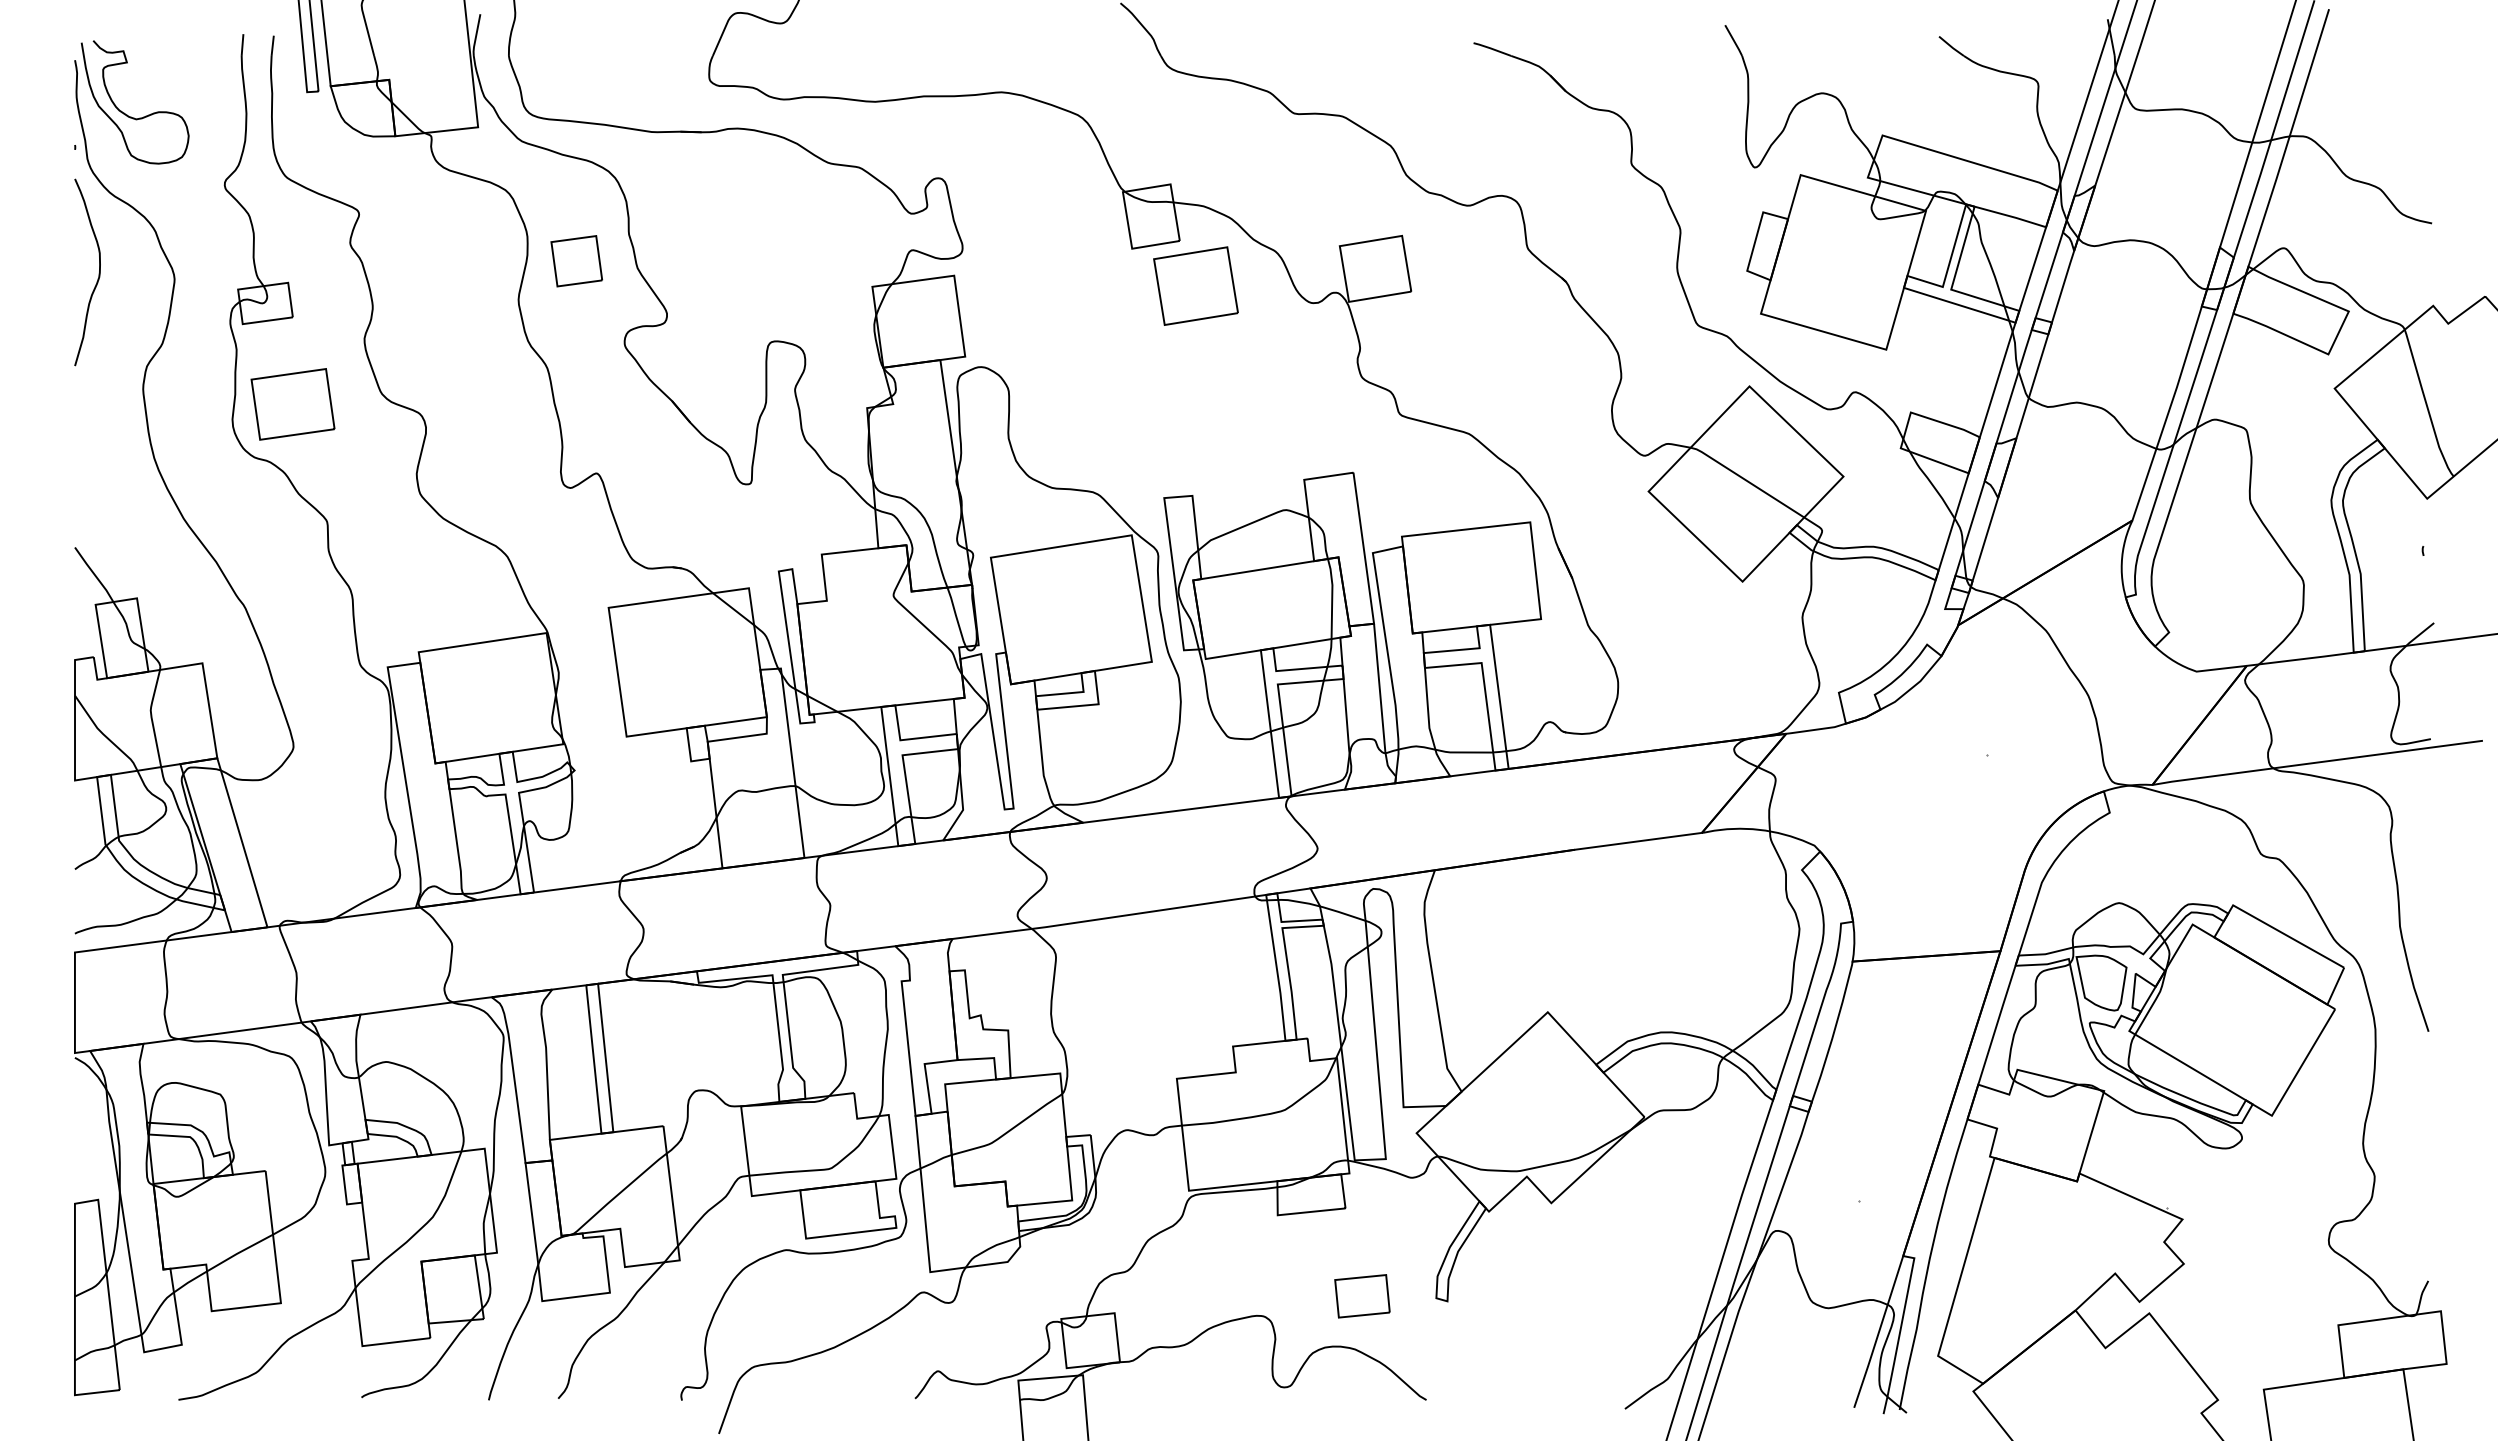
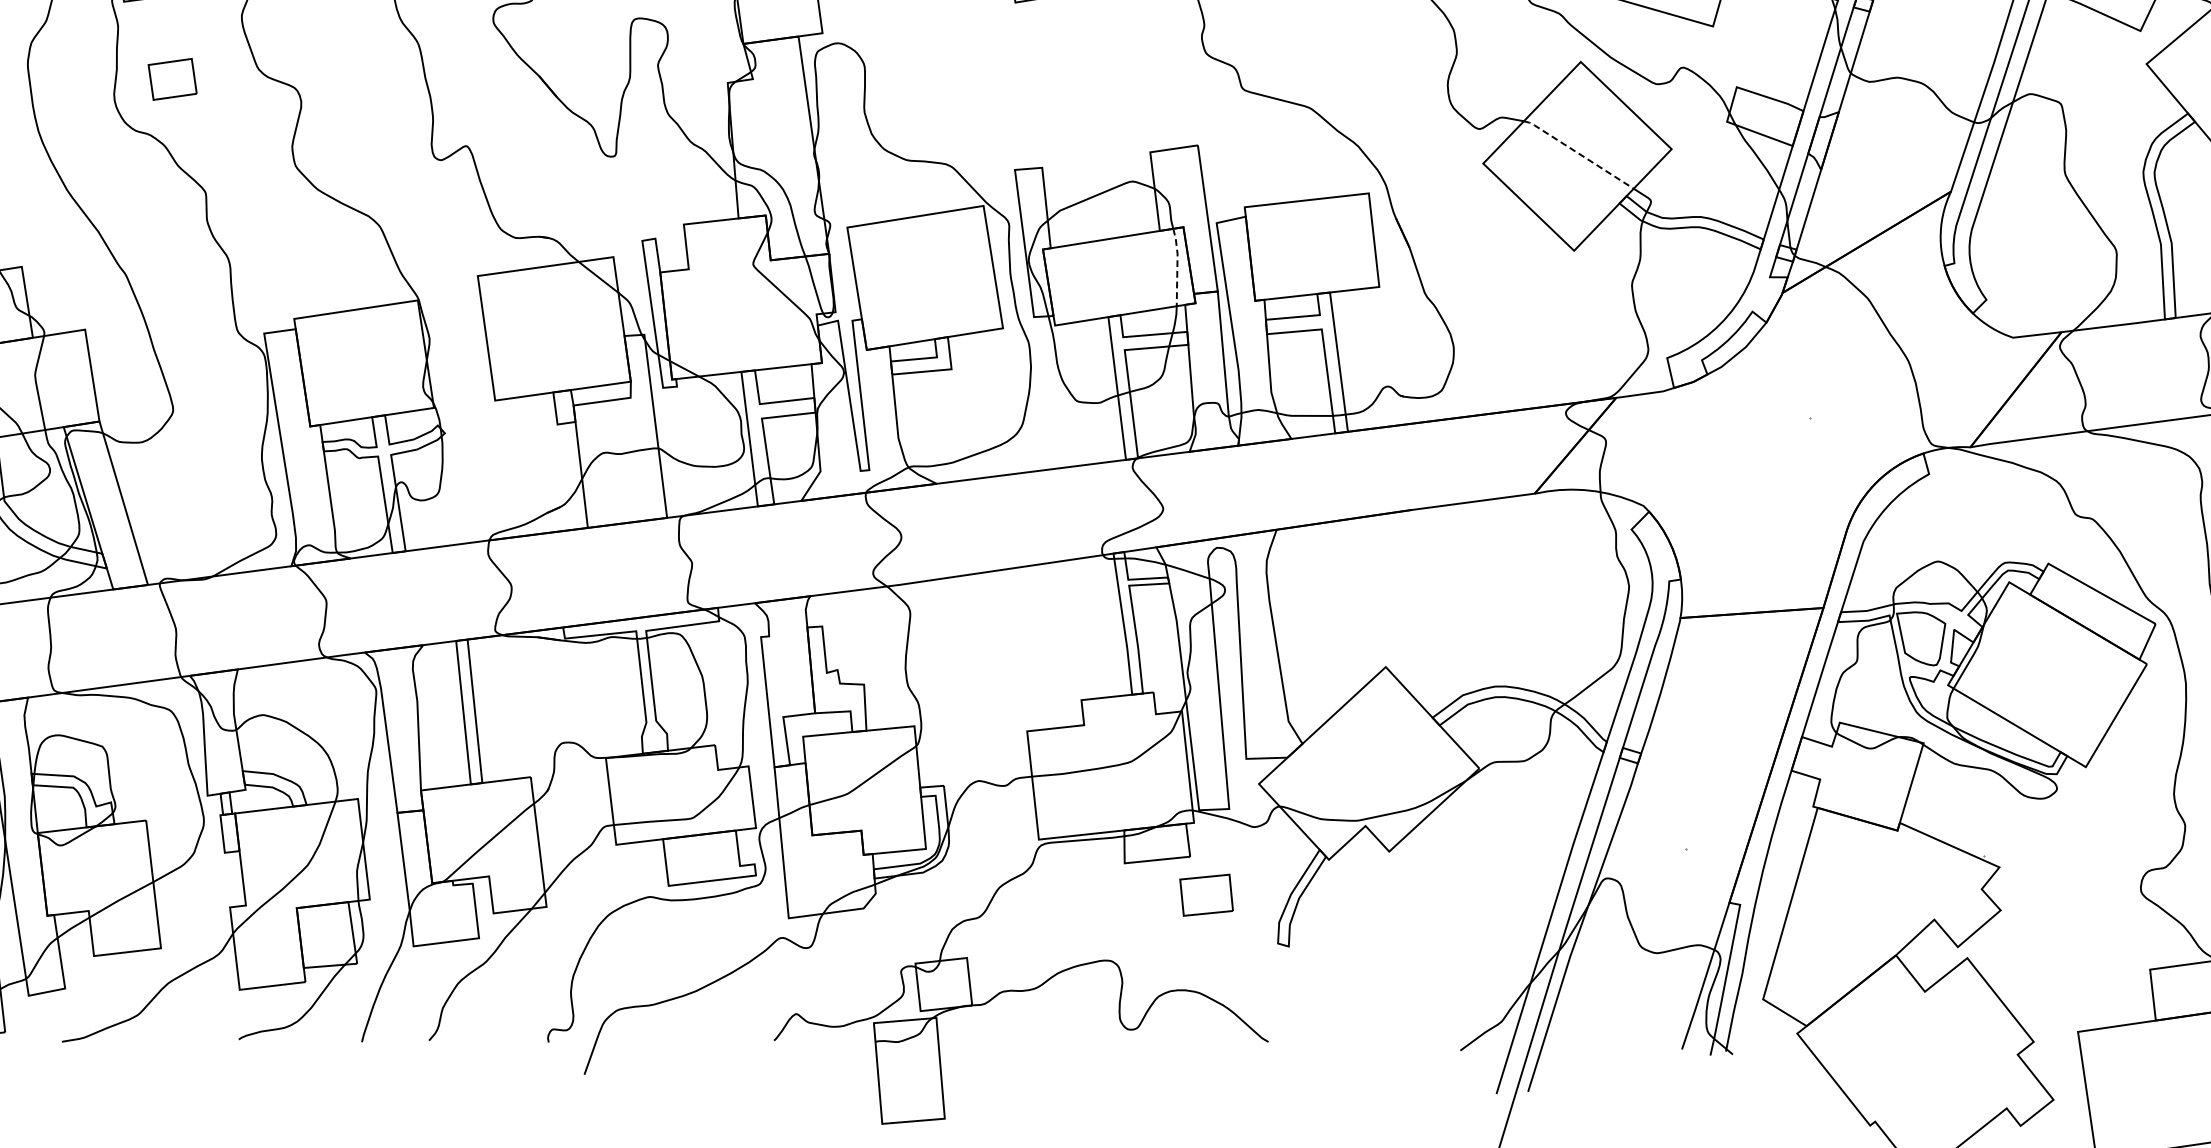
part: (292, 404) -> (172, 79), size x0.6
line: (1747, 481) -> (1578, 153), solid -> dashed
line: (1332, 597) -> (1177, 266), solid -> dashed
part: (1362, 1296) -> (1206, 895), moved

